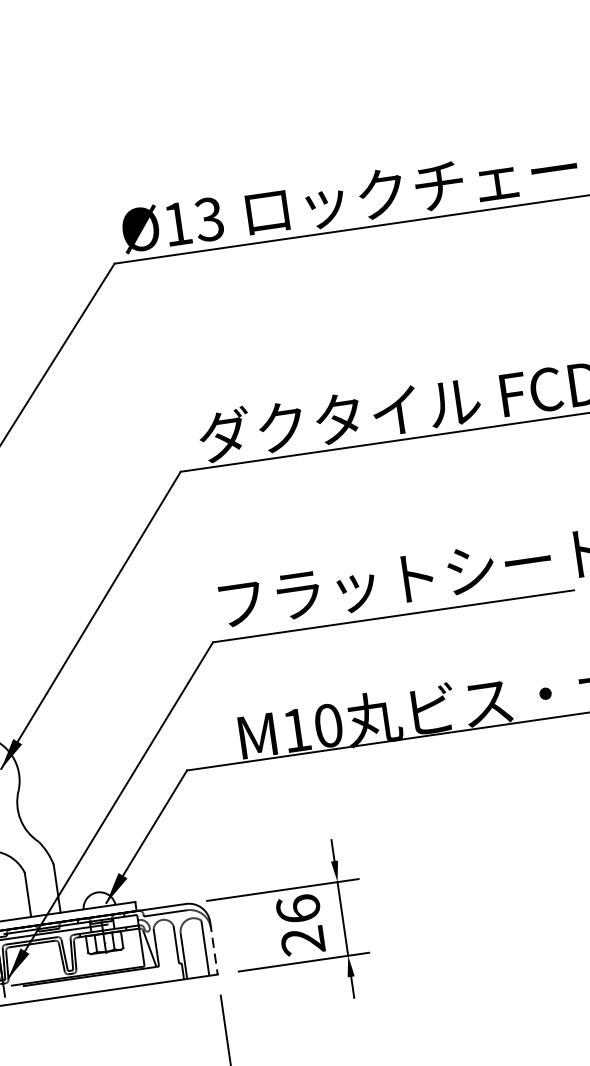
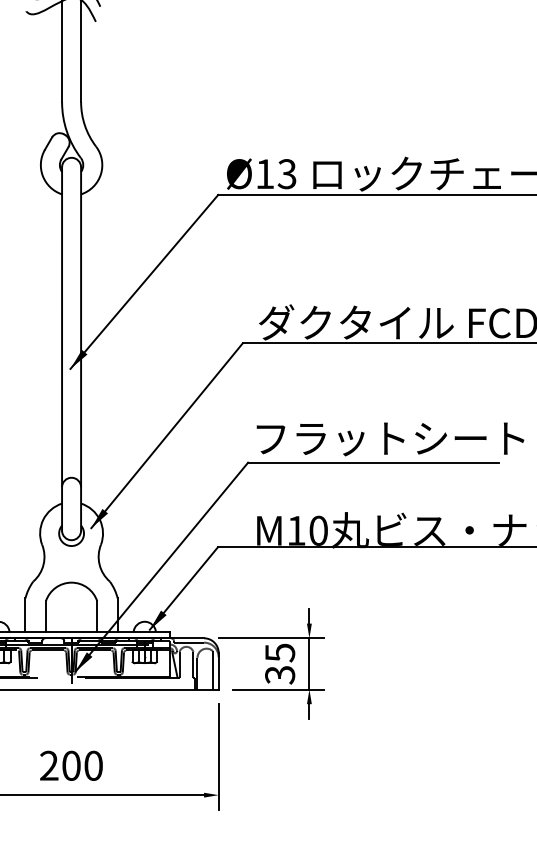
text: (301, 924) -> (280, 663), 26 -> 35
line: (213, 948) -> (218, 671), dashed -> solid

